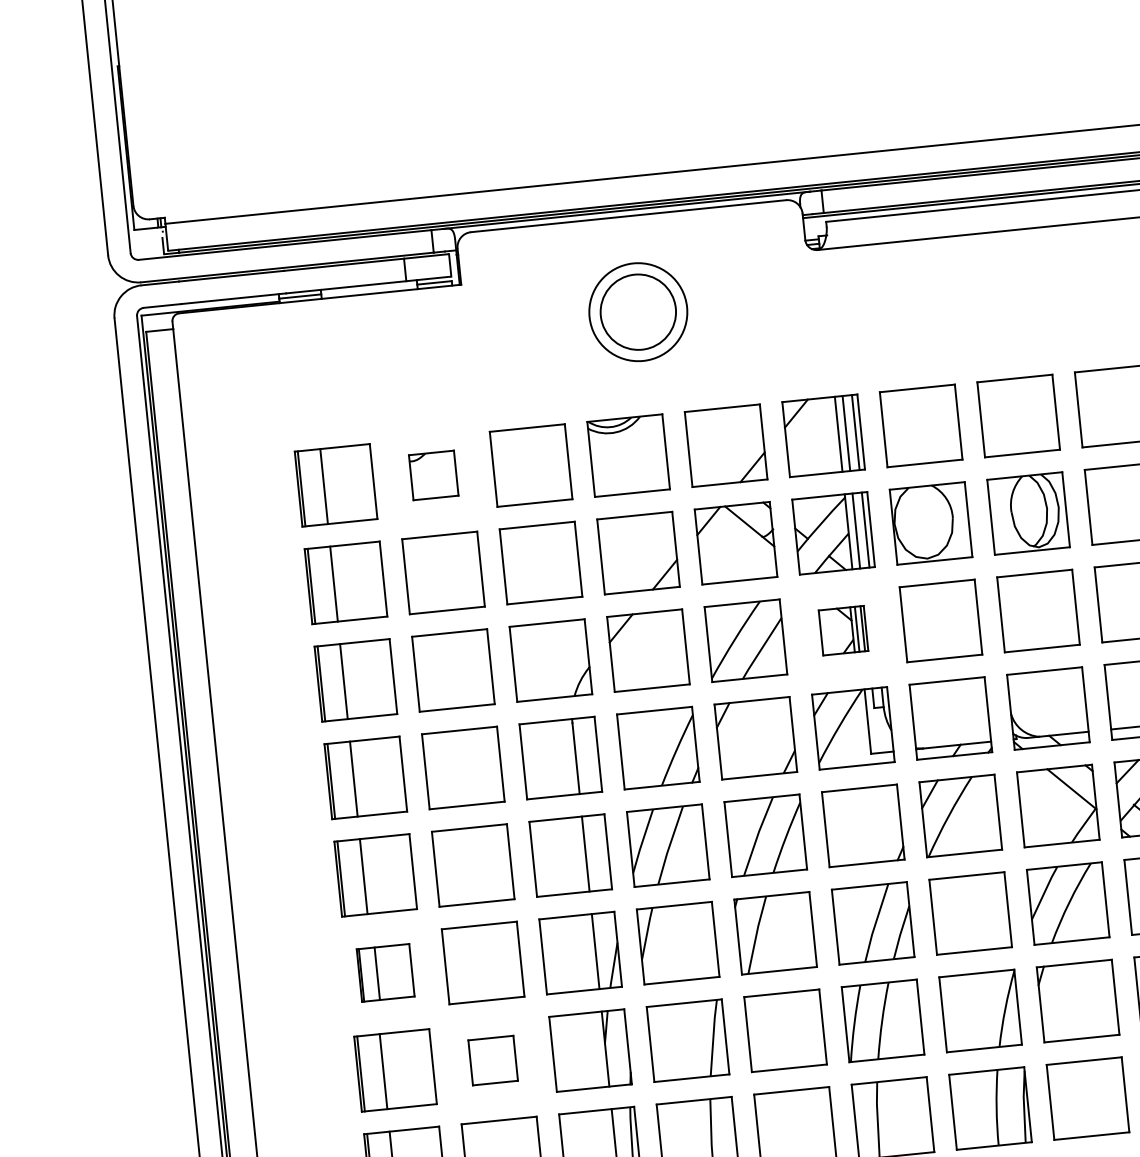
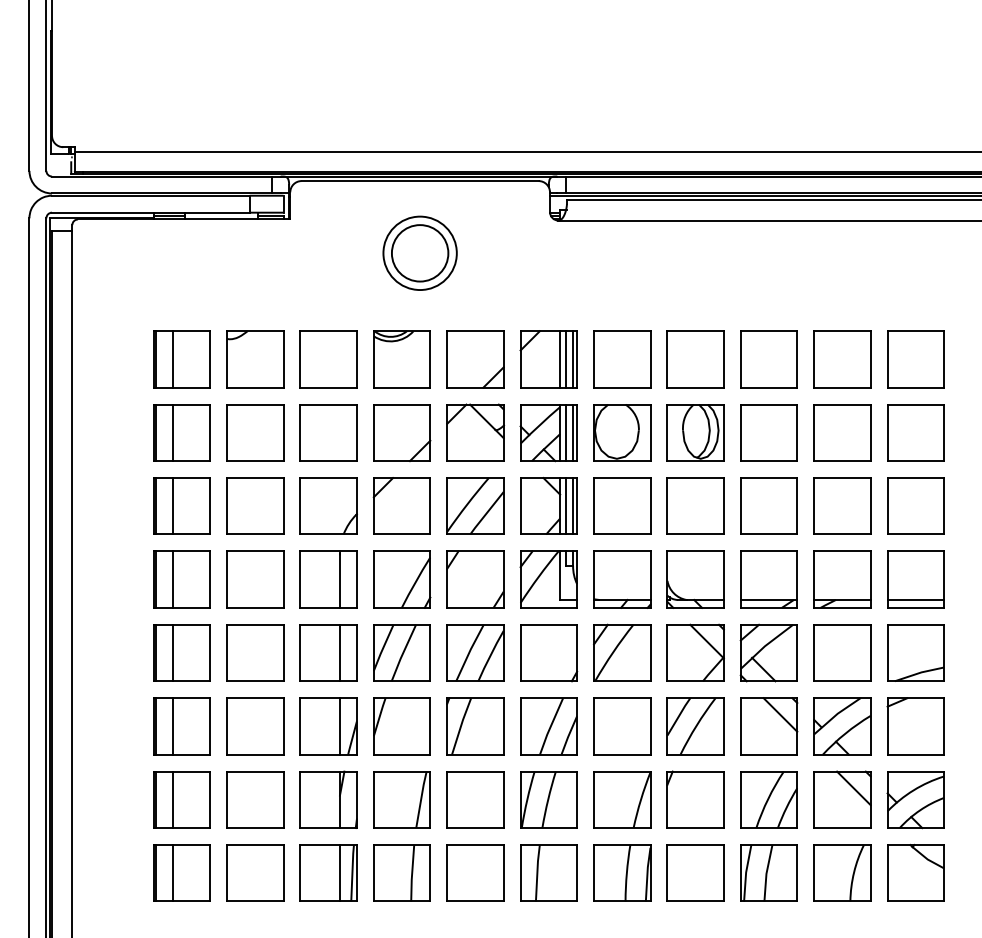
part: (433, 475) -> (255, 359), size x1.67
part: (842, 629) -> (548, 505), size x1.67
part: (385, 973) -> (181, 726), size x1.43
part: (493, 1060) -> (255, 799), size x1.67

